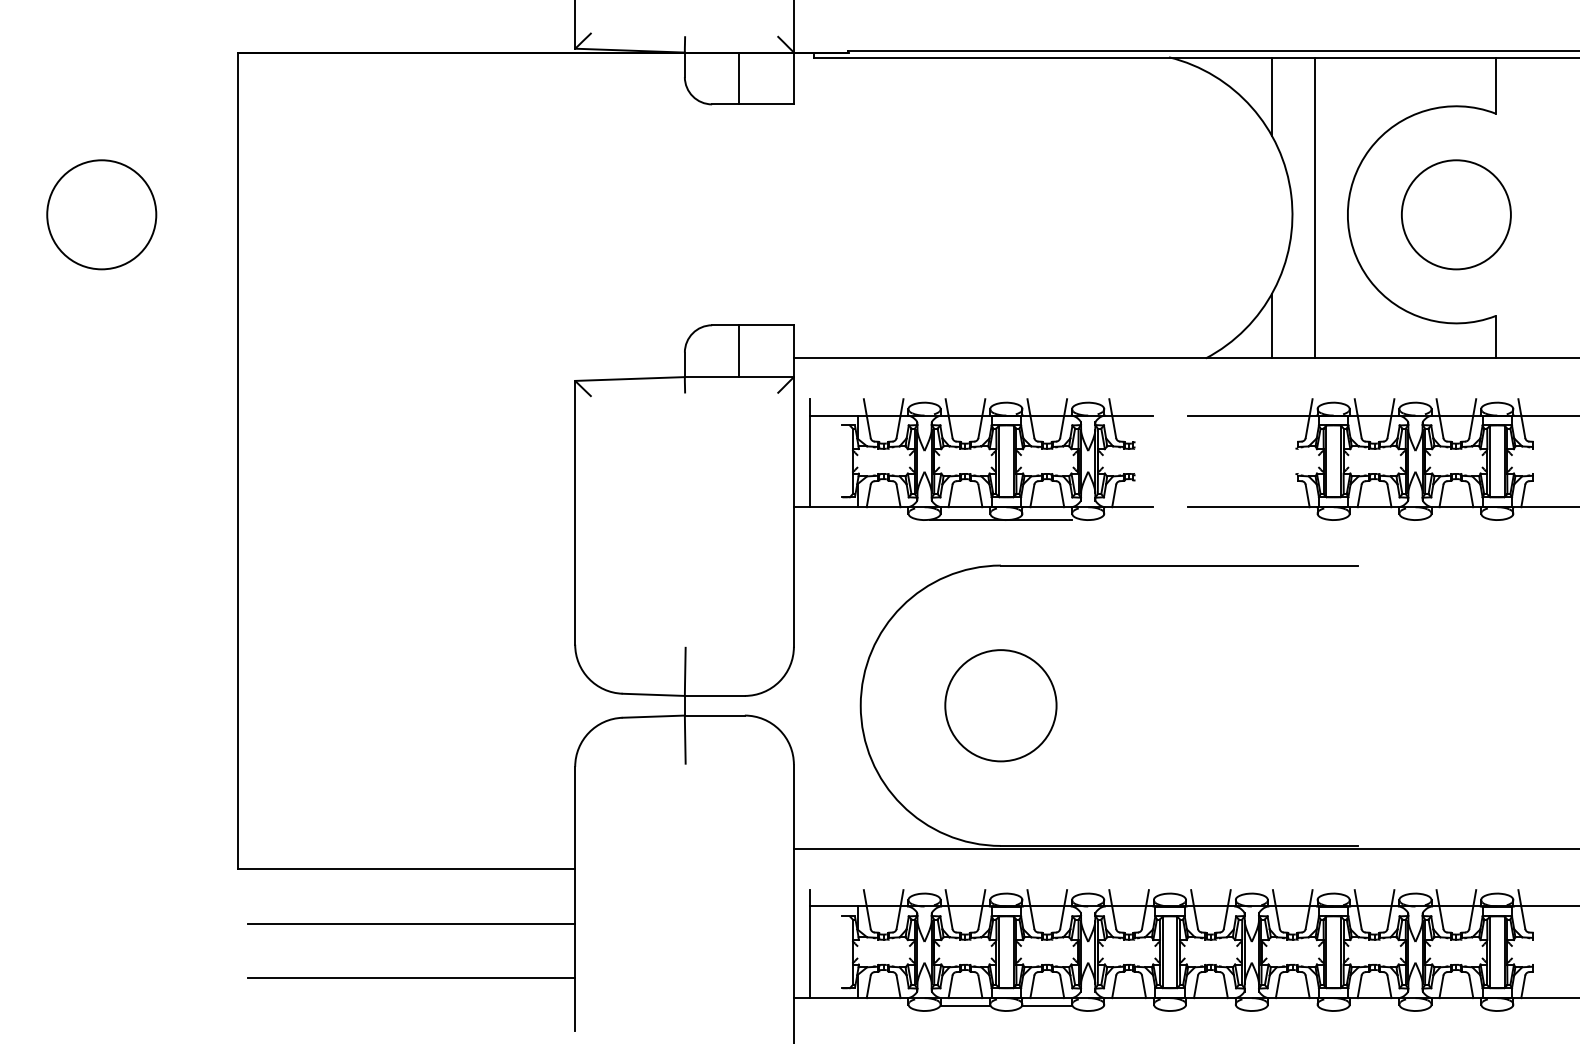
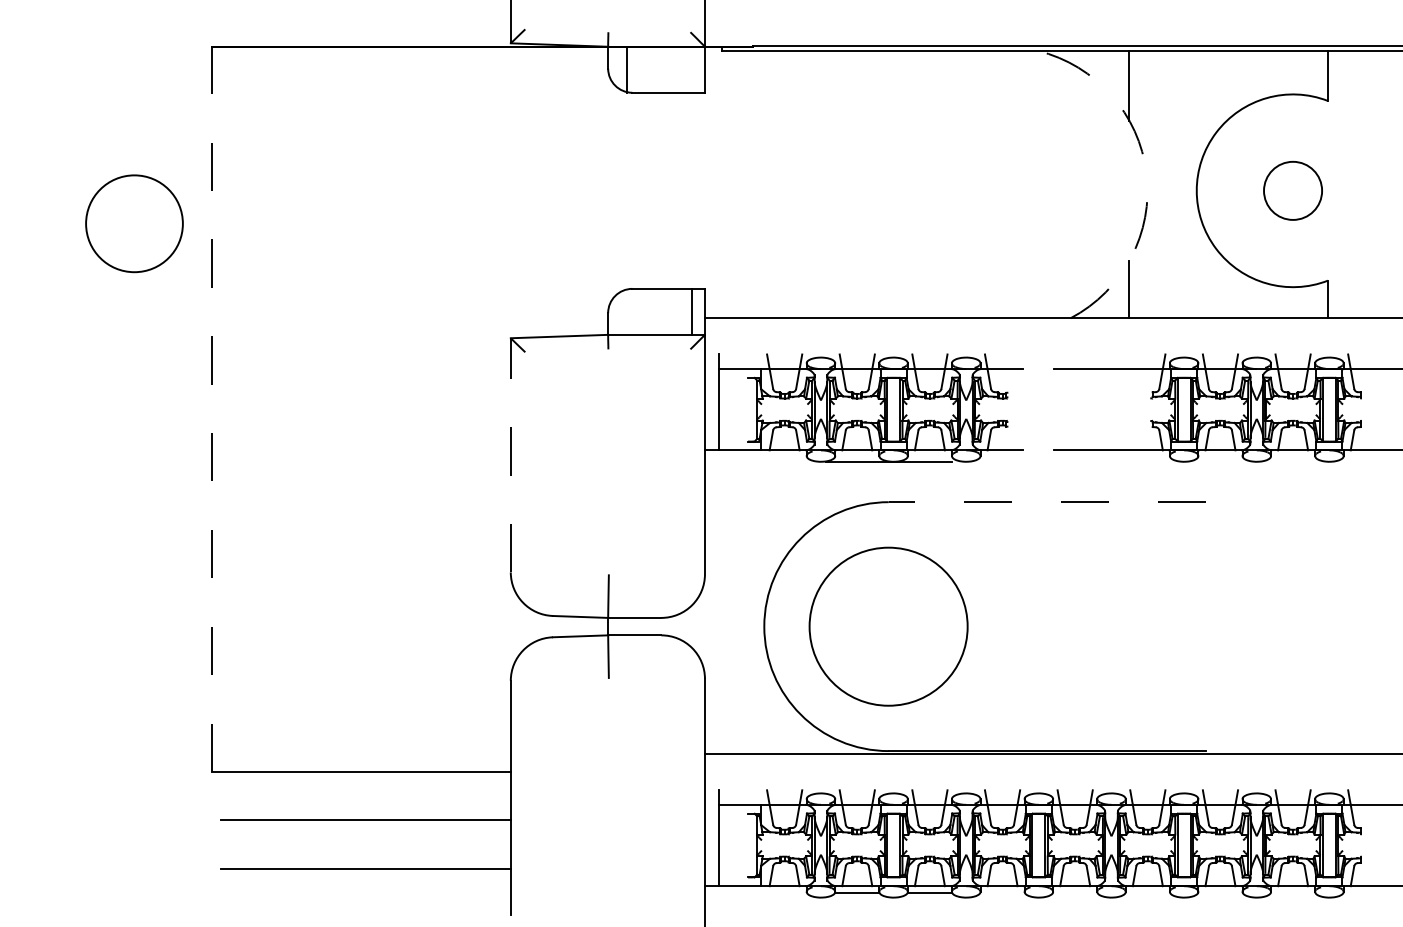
line: (739, 78) -> (626, 69), moved
arc: (1291, 195) -> (1146, 173), solid -> dashed
line: (1314, 207) -> (1167, 184), removed
circle: (101, 214) -> (134, 223), moved
circle: (1455, 214) -> (1292, 190), size x0.6
line: (739, 350) -> (691, 311), moved
line: (238, 461) -> (211, 409), solid -> dashed
line: (574, 511) -> (510, 454), solid -> dashed
line: (1179, 565) -> (1047, 502), solid -> dashed
circle: (1000, 705) -> (888, 626), size x1.6

